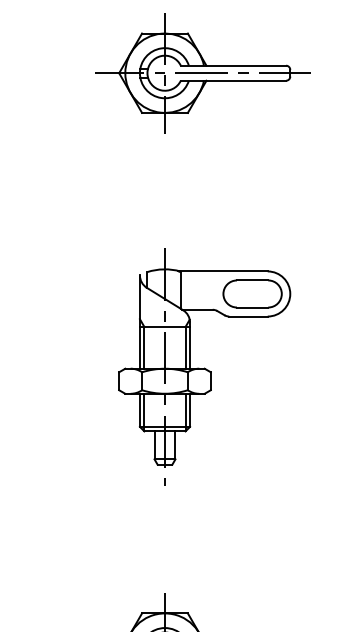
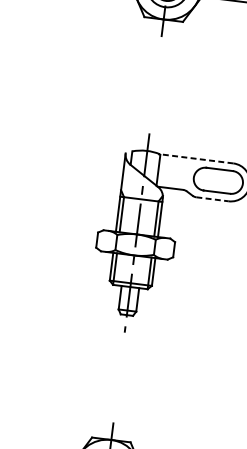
line: (223, 271) -> (196, 158), solid -> dashed
line: (248, 316) -> (212, 199), solid -> dashed

